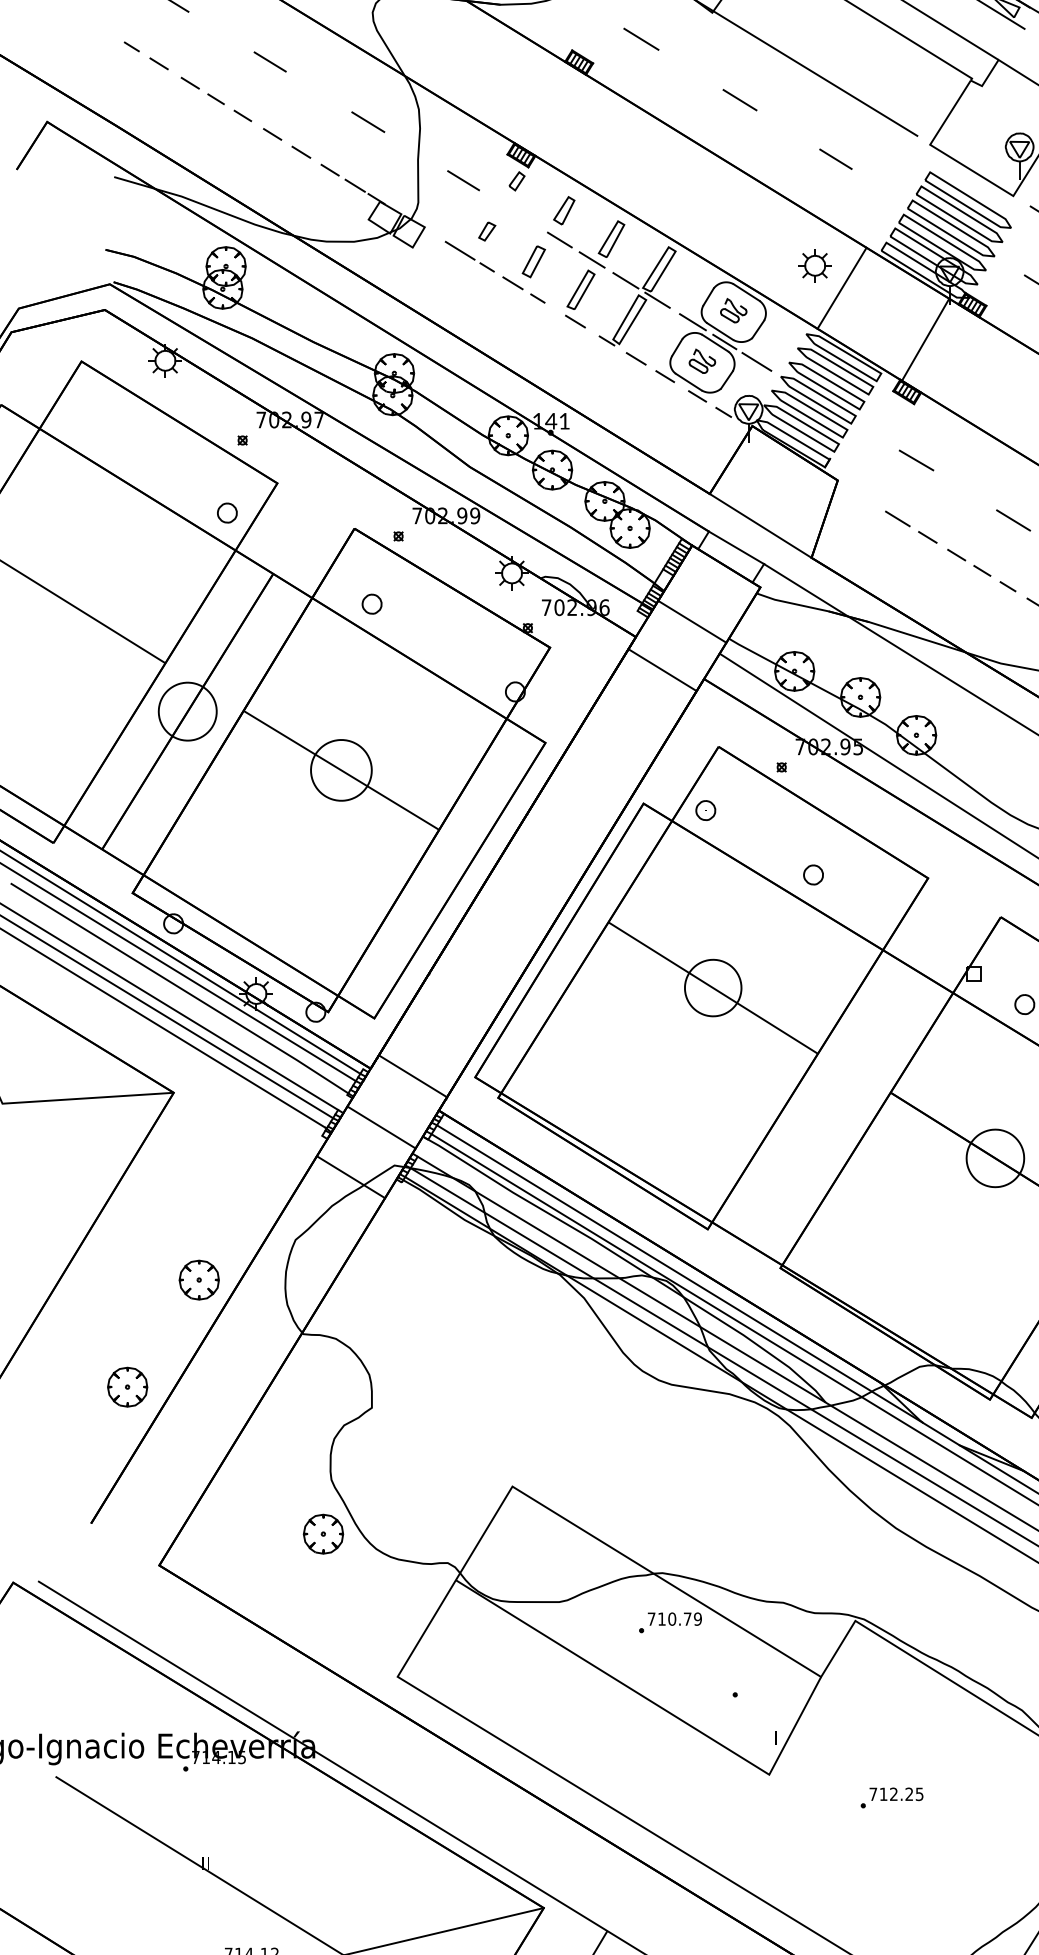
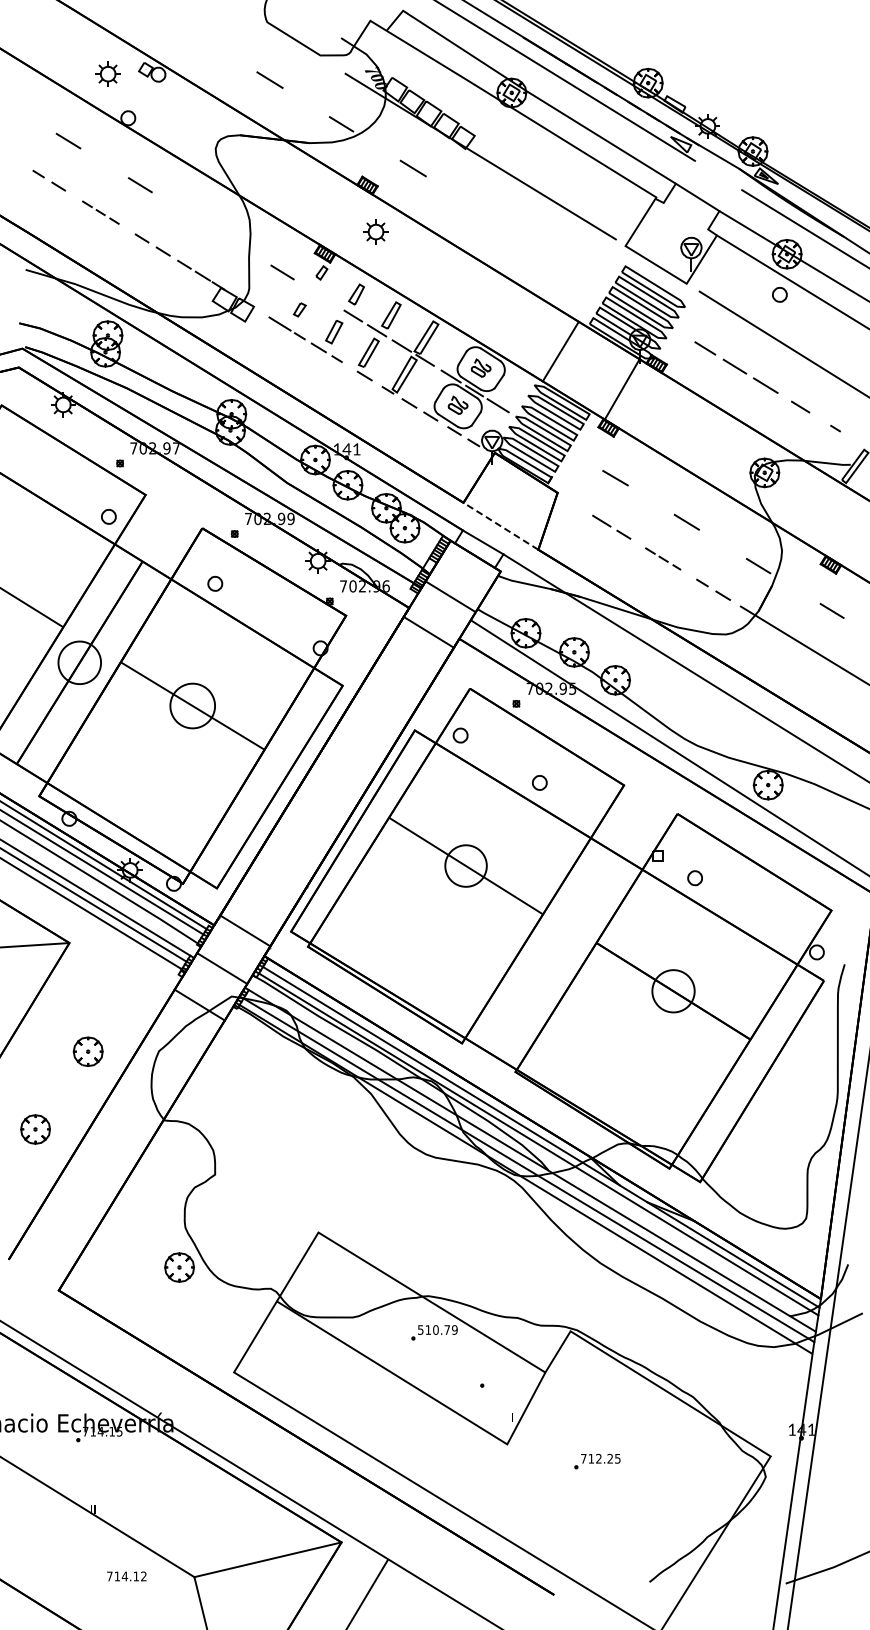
part: (215, 99) -> (100, 212), size x0.7
line: (739, 99) -> (485, 212), removed
line: (368, 122) -> (212, 229), removed
line: (834, 158) -> (555, 256), removed
part: (814, 265) -> (375, 231), moved
line: (760, 526) -> (500, 526), solid -> dashed
part: (980, 569) -> (662, 558), size x0.7
part: (198, 1279) -> (87, 1051), moved
part: (127, 1387) -> (35, 1129), moved
text: (651, 1618) -> (420, 1329), 710.79 -> 510.79

